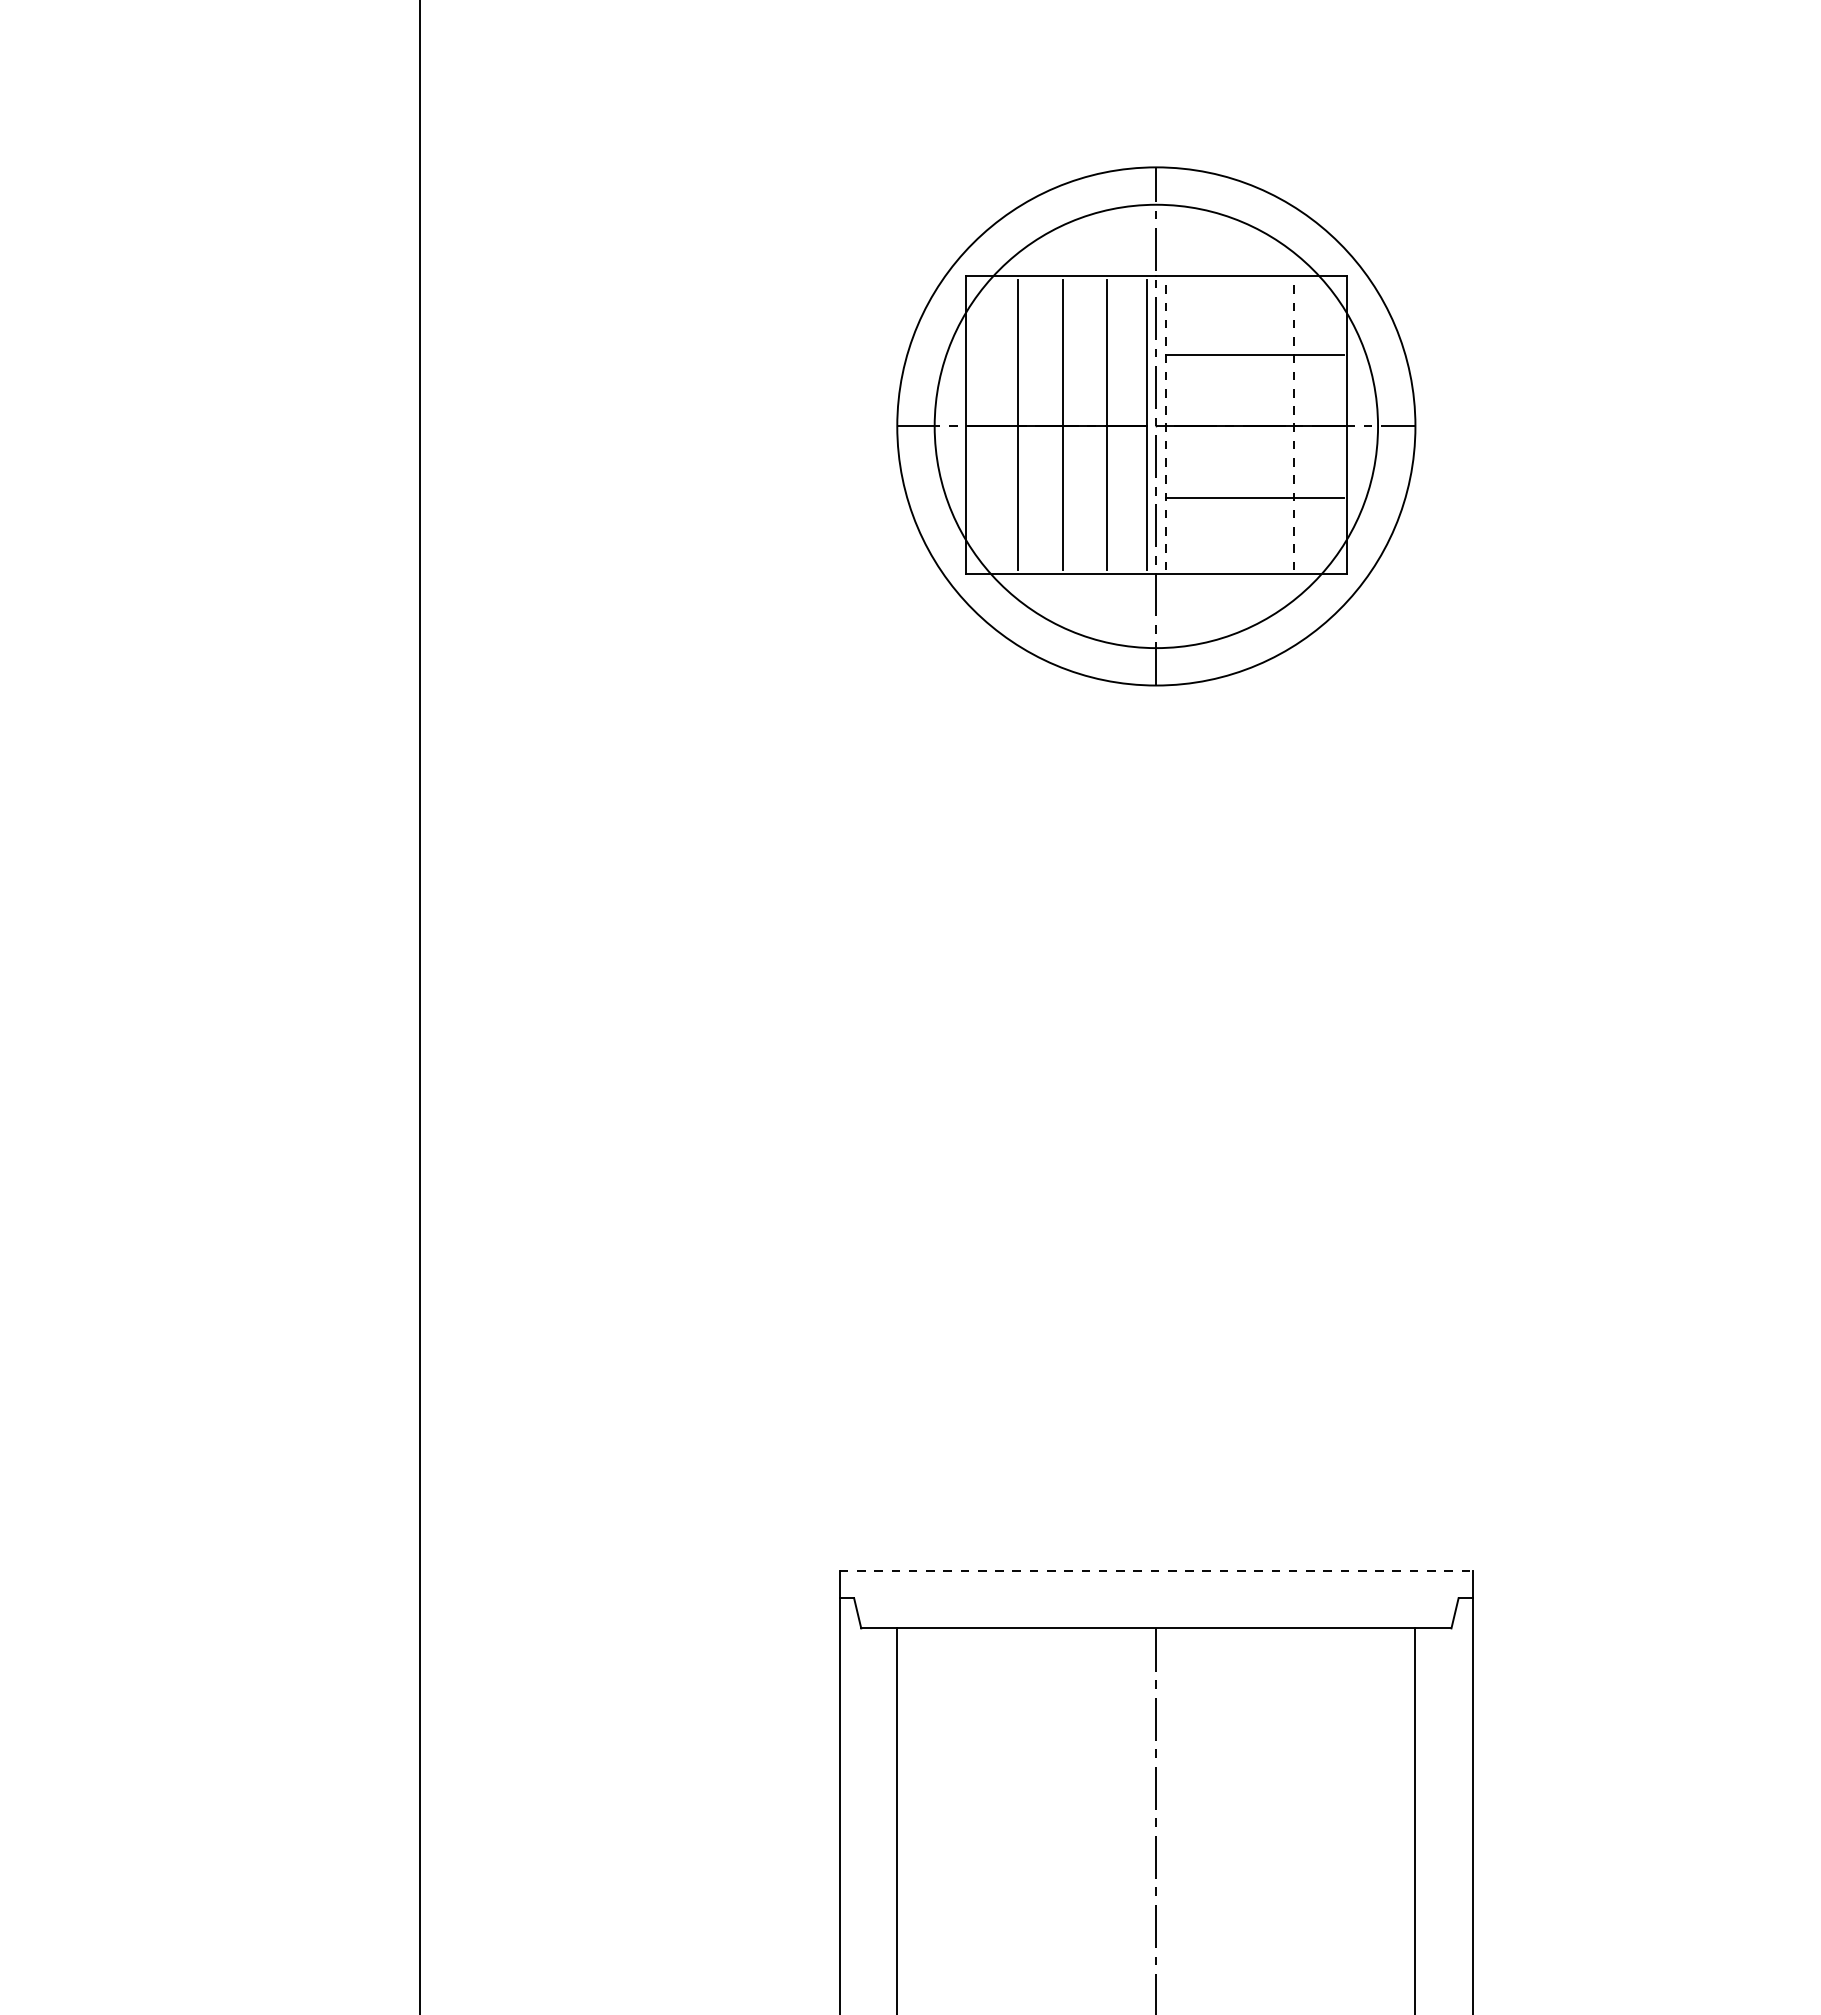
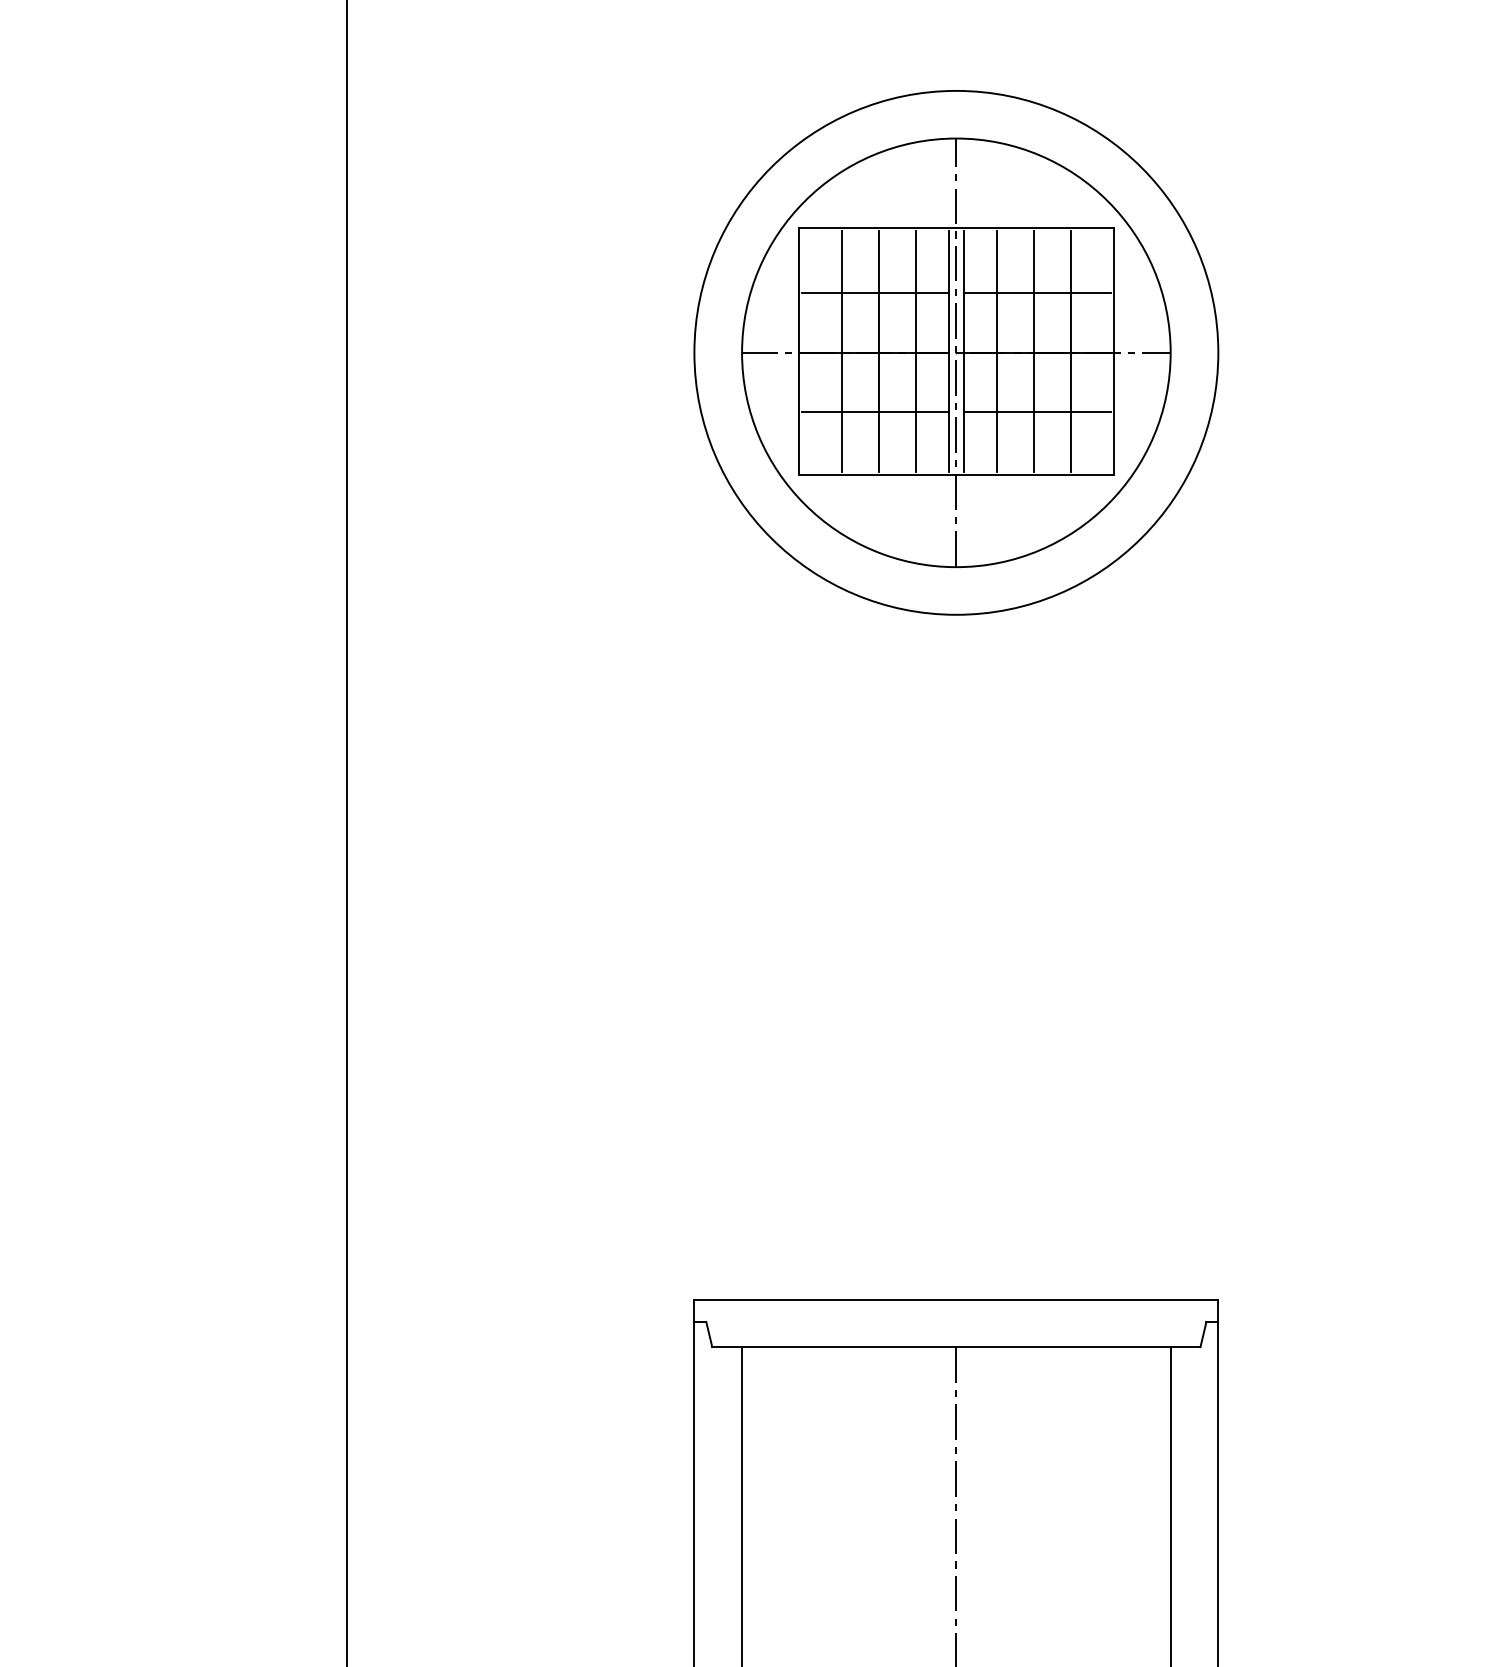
line: (1058, 354) -> (875, 293), added
line: (1165, 424) -> (963, 351), dashed -> solid
line: (1205, 424) -> (997, 351), added
line: (1249, 424) -> (1033, 351), added
line: (1294, 424) -> (1070, 351), dashed -> solid
circle: (1156, 426) -> (956, 352), size x1.43
line: (1058, 498) -> (875, 412), added
line: (1156, 1570) -> (956, 1299), dashed -> solid

